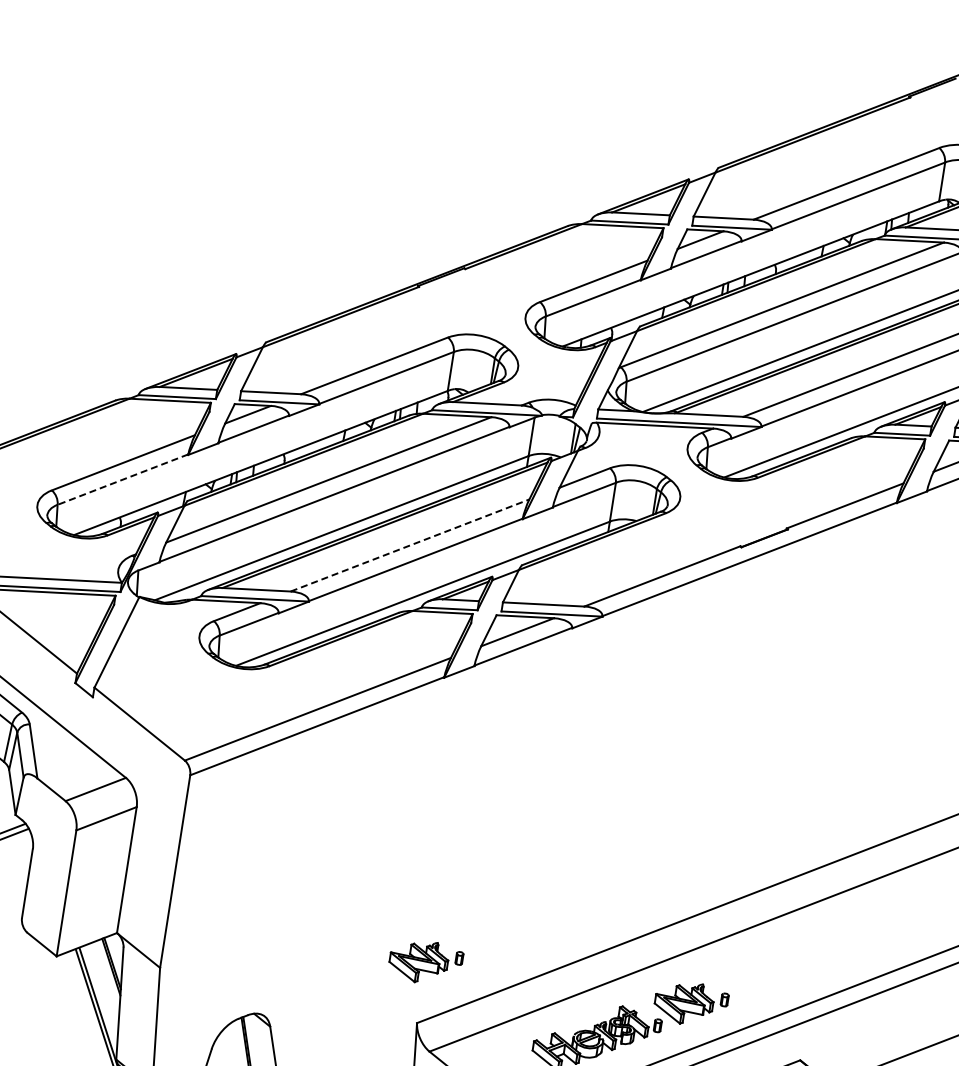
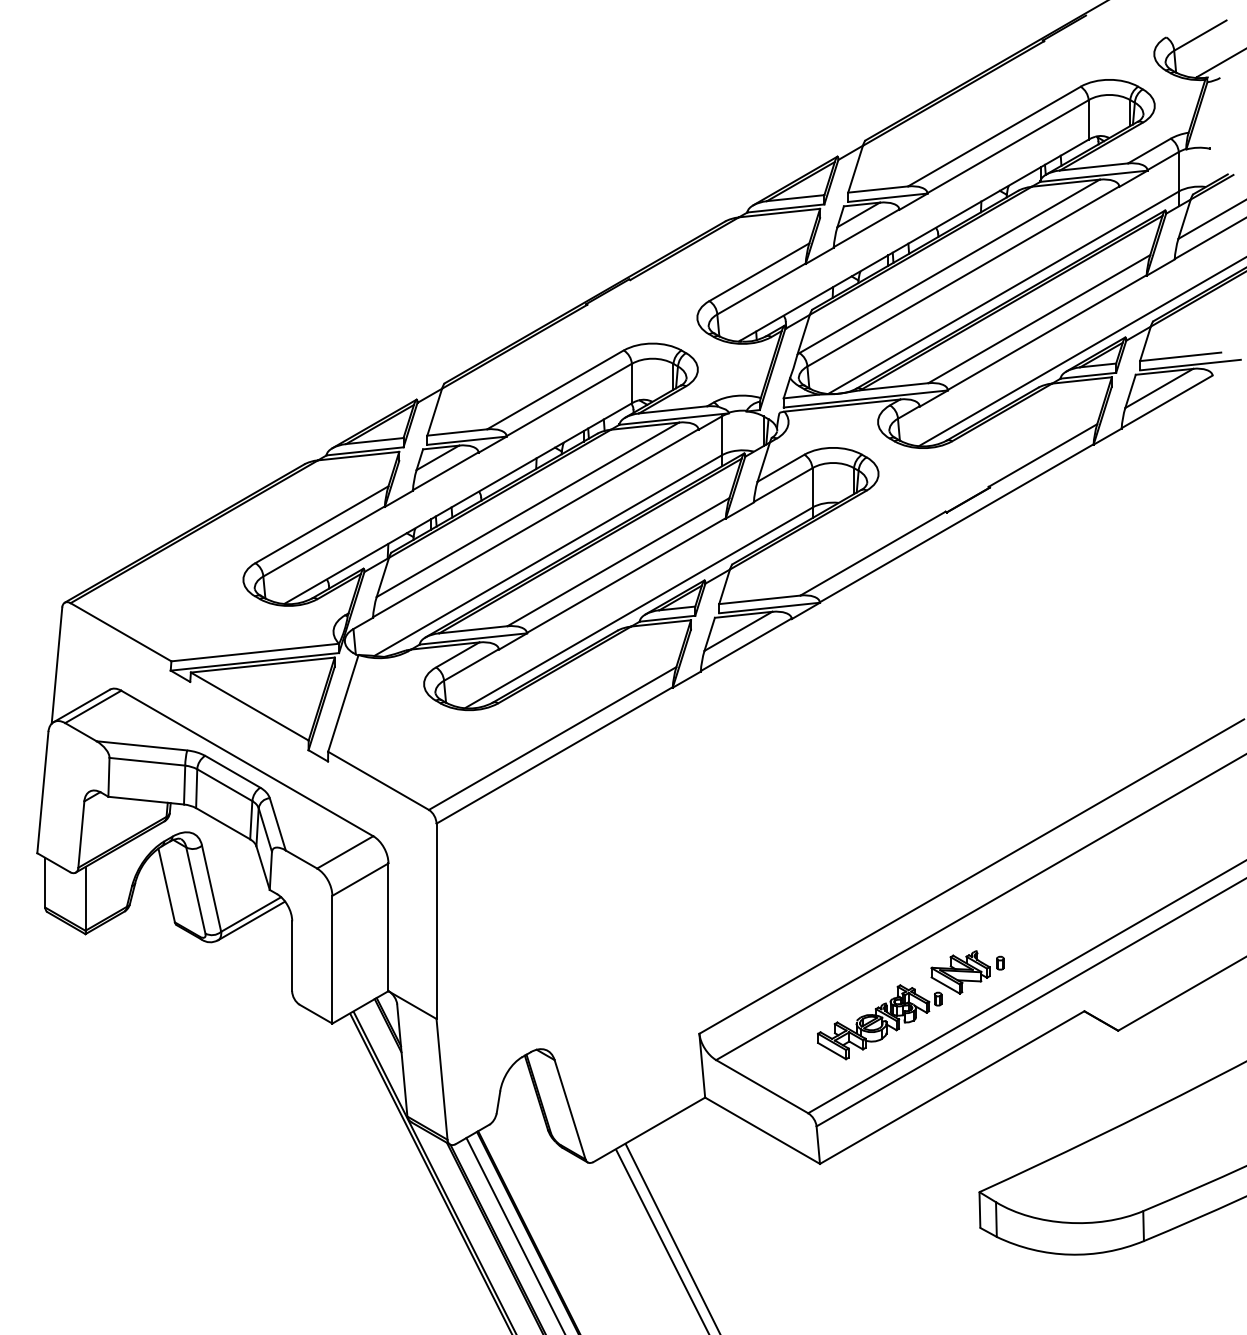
line: (122, 479) -> (323, 541), dashed -> solid
line: (410, 544) -> (618, 561), dashed -> solid
part: (425, 962) -> (698, 972), removed

